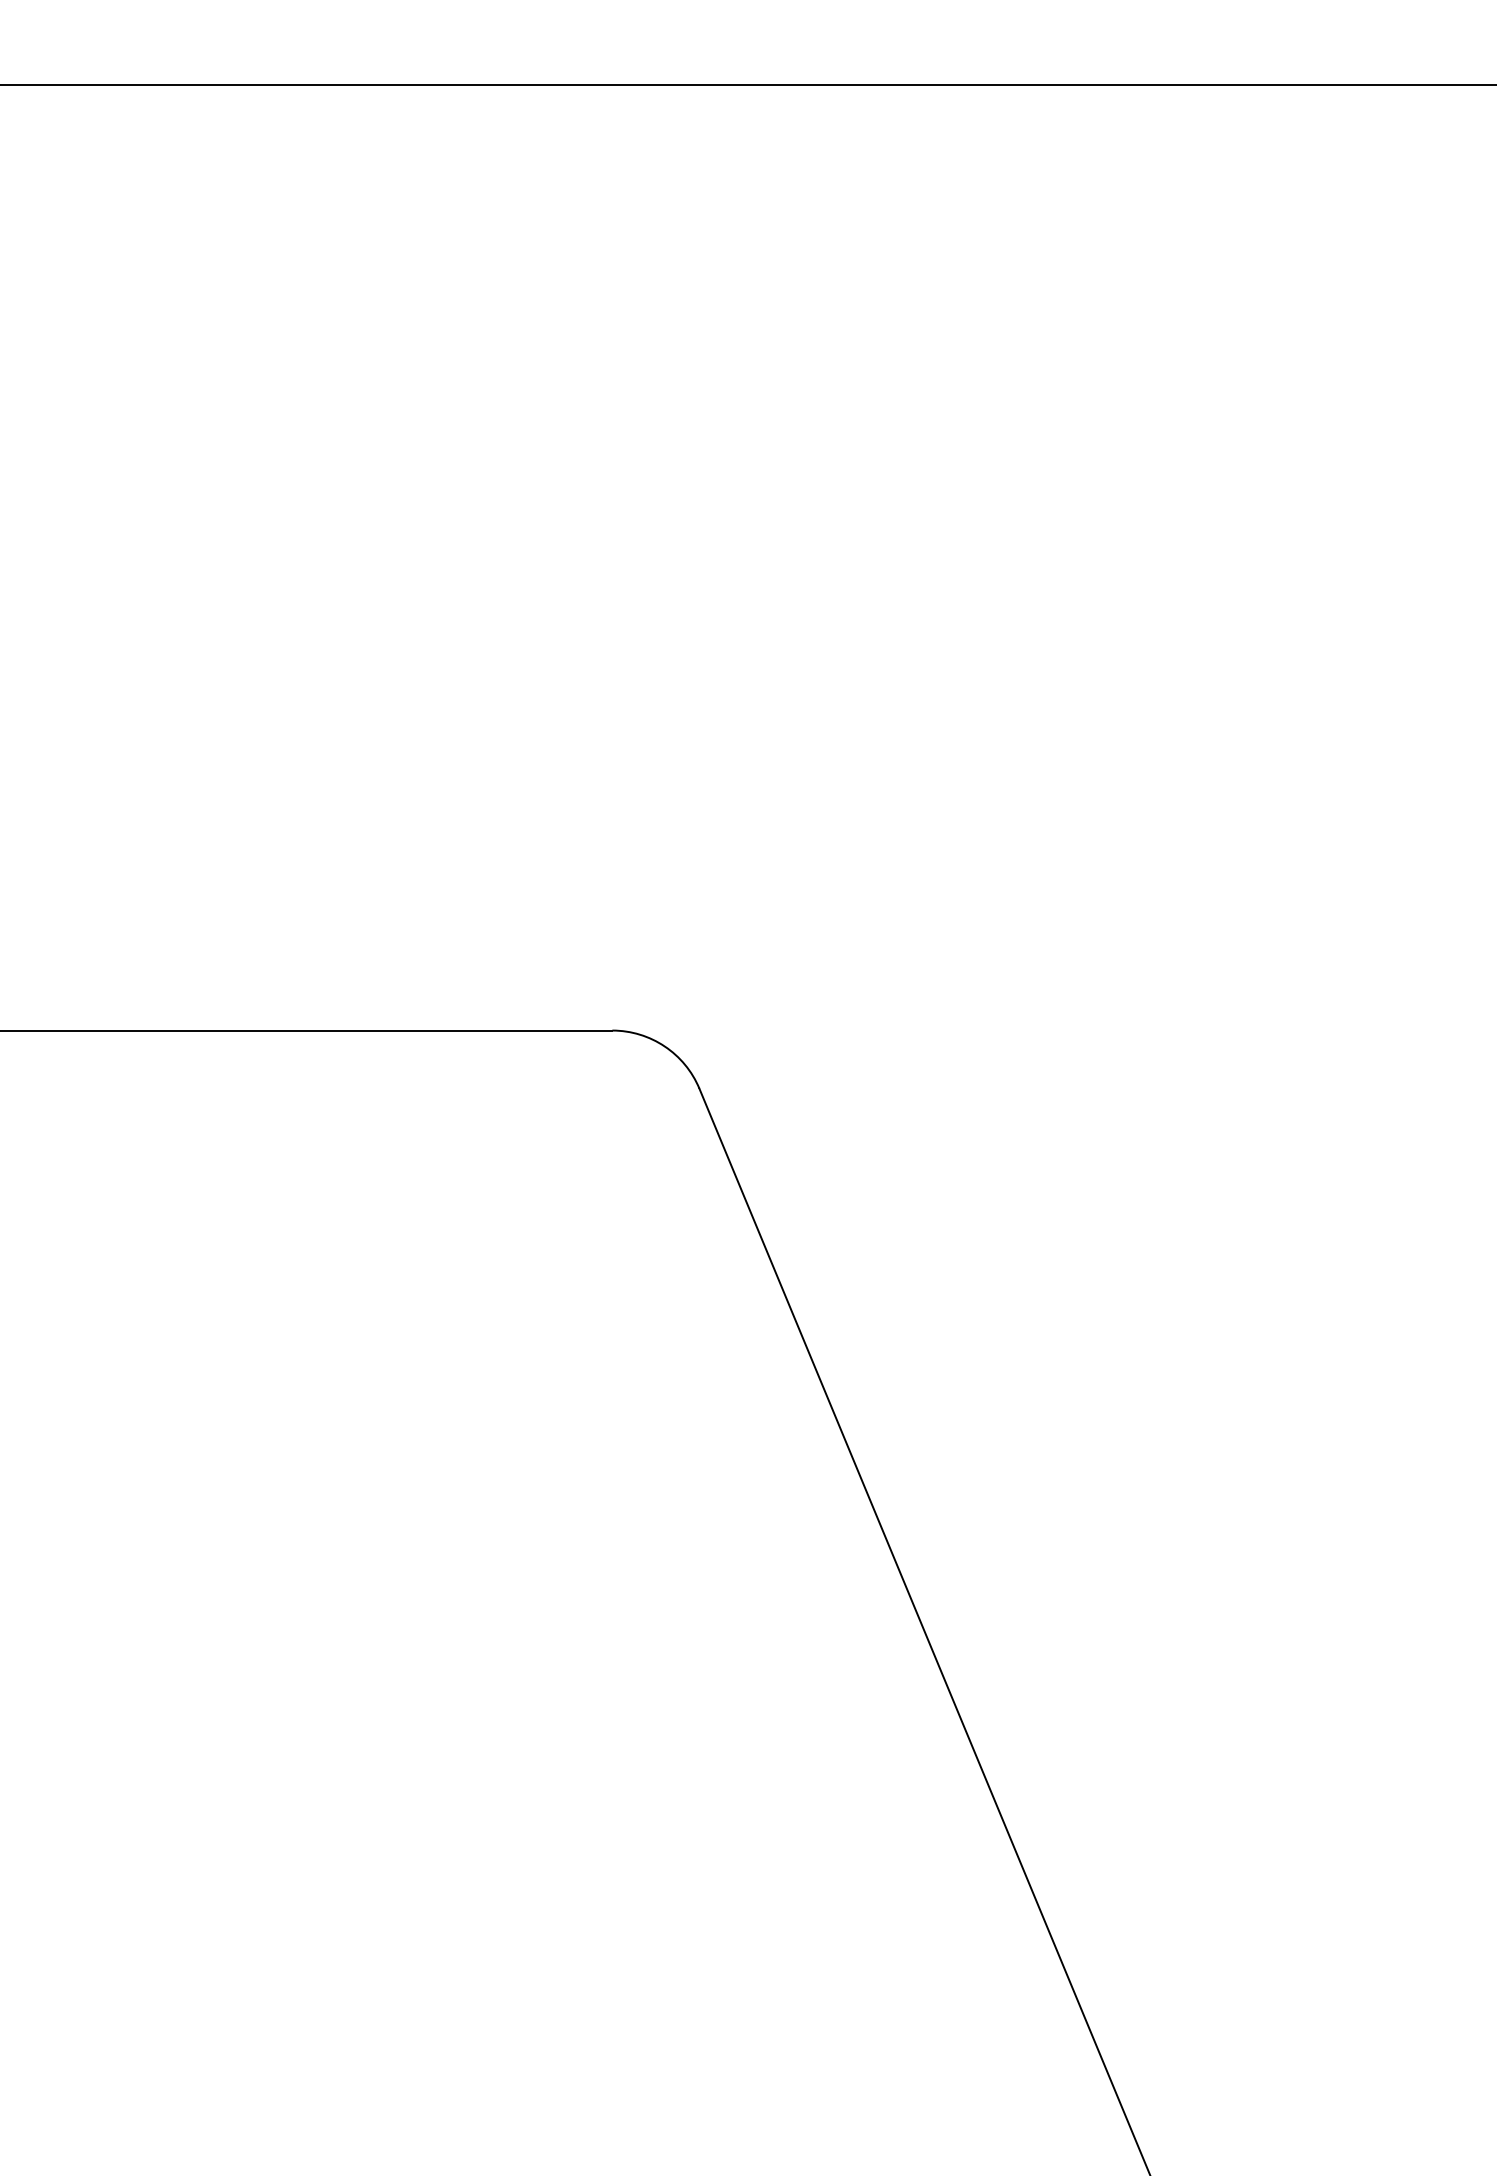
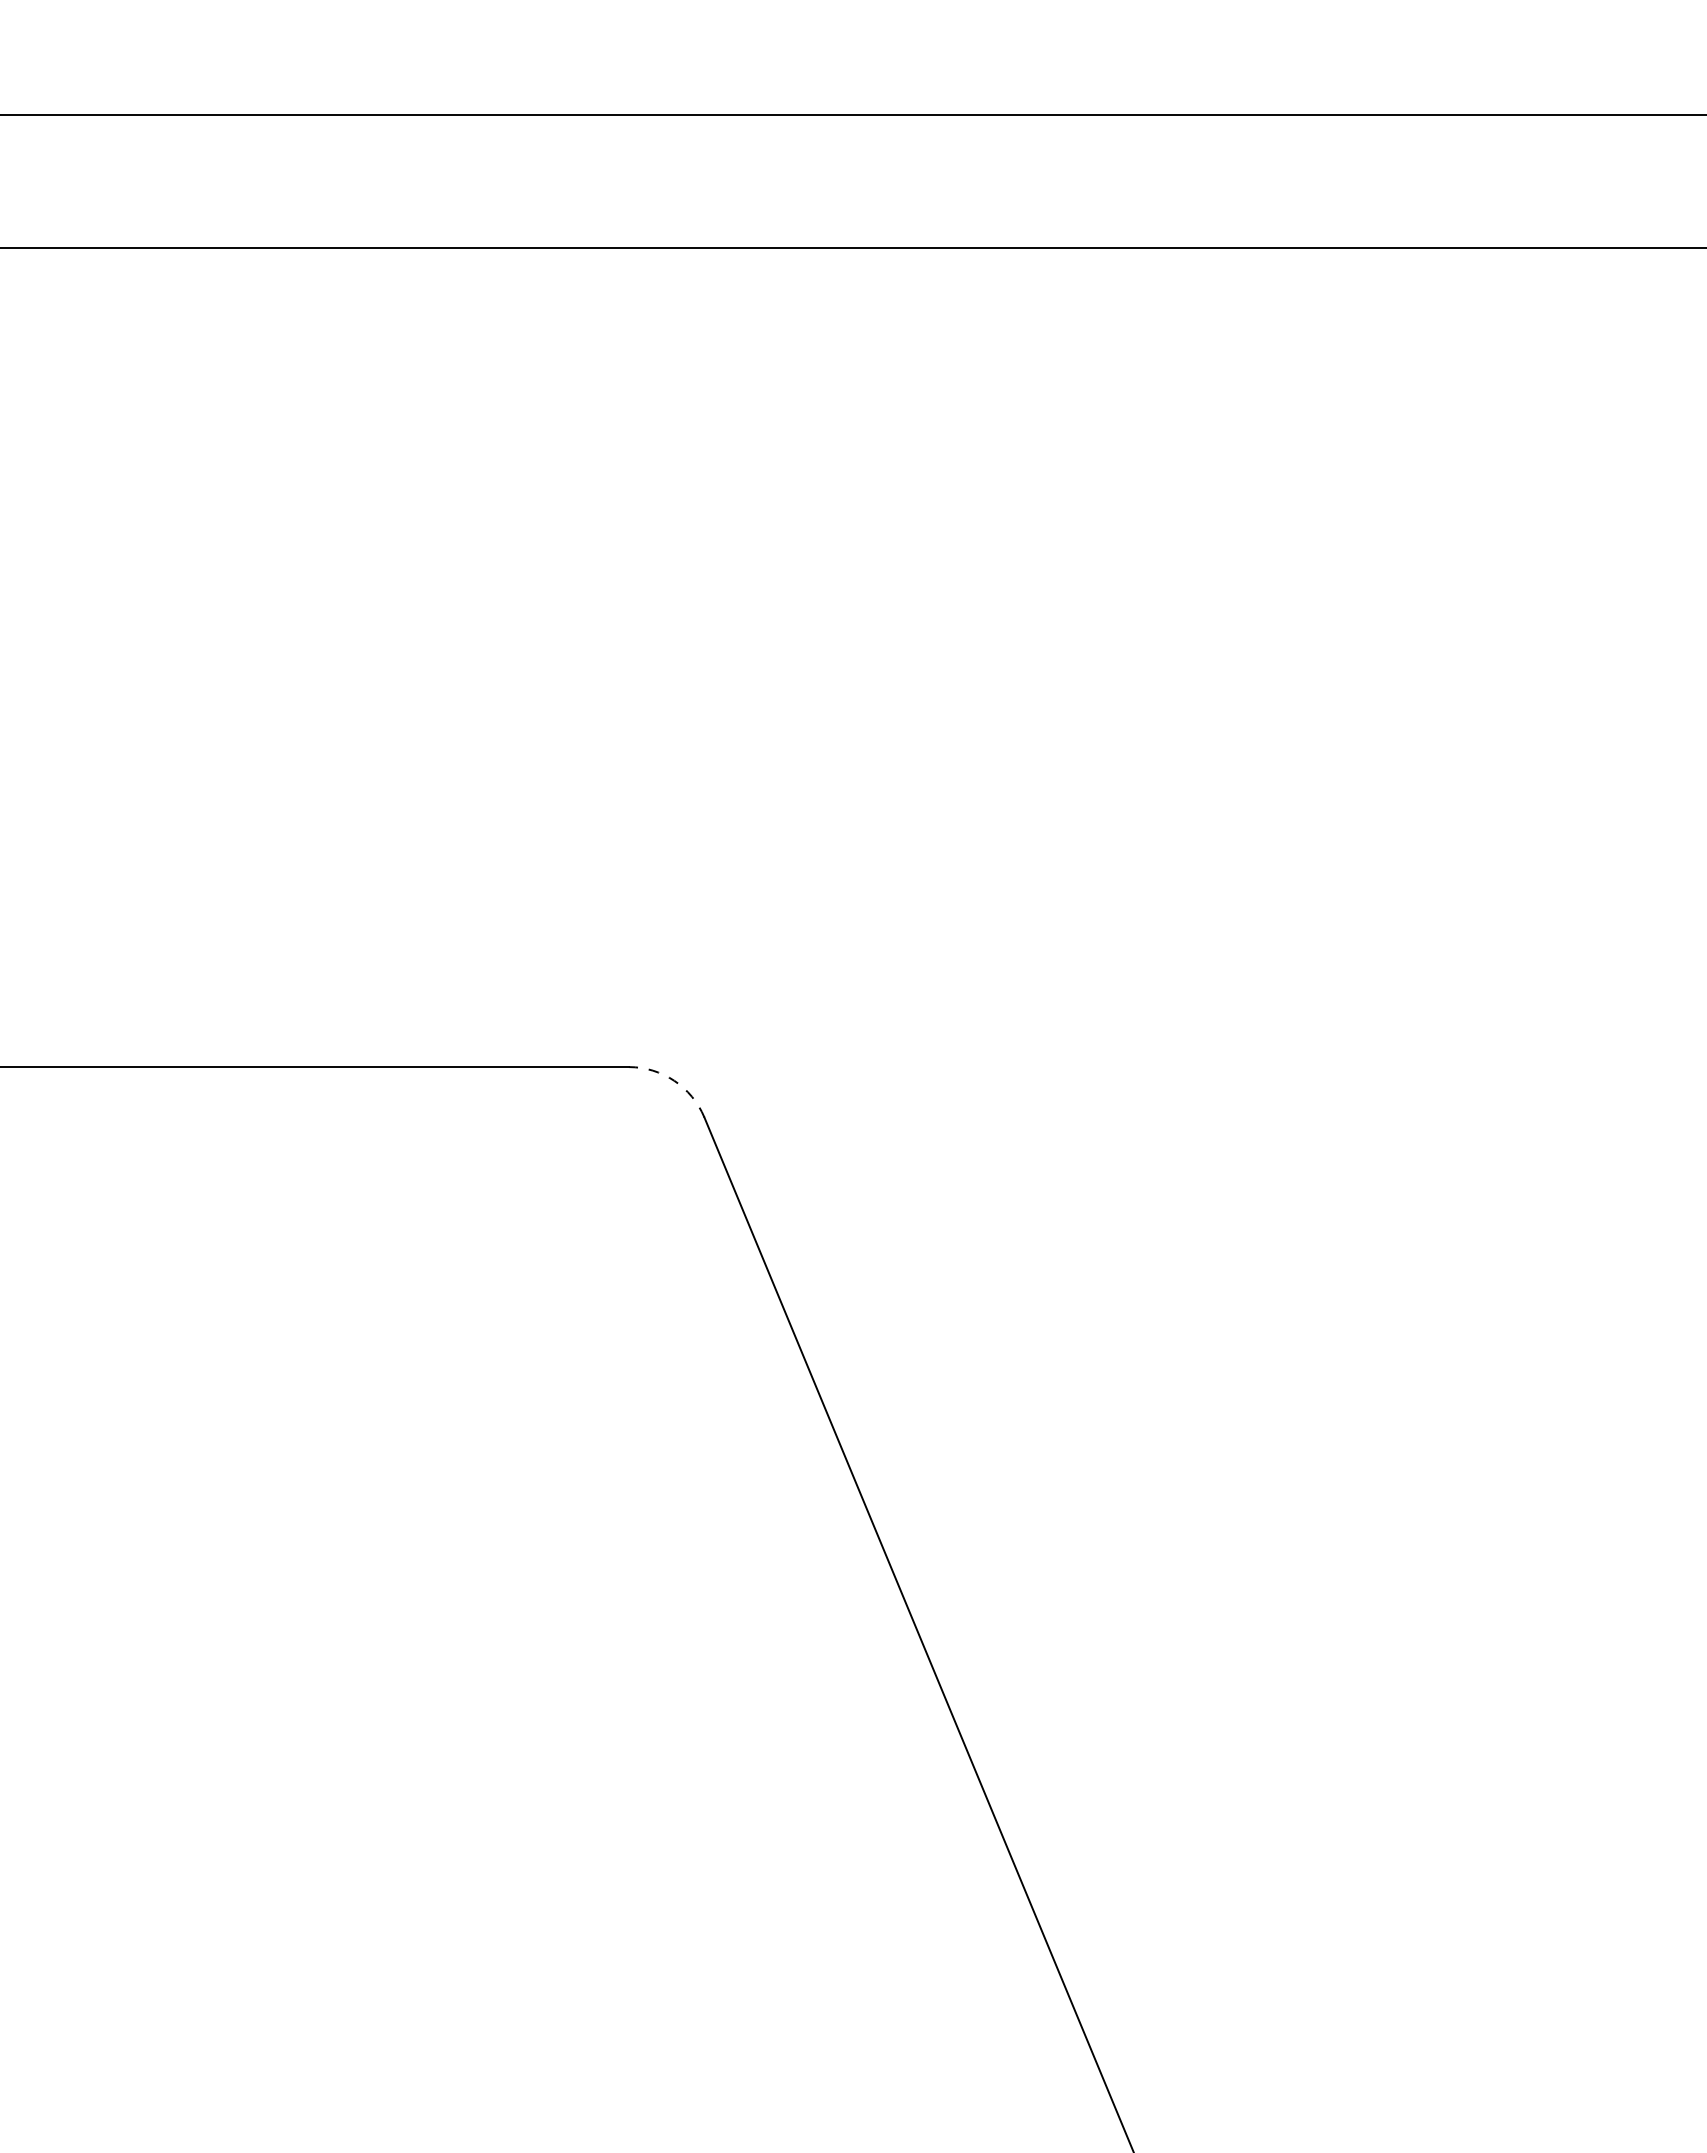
arc: (664, 1046) -> (674, 1080), solid -> dashed

